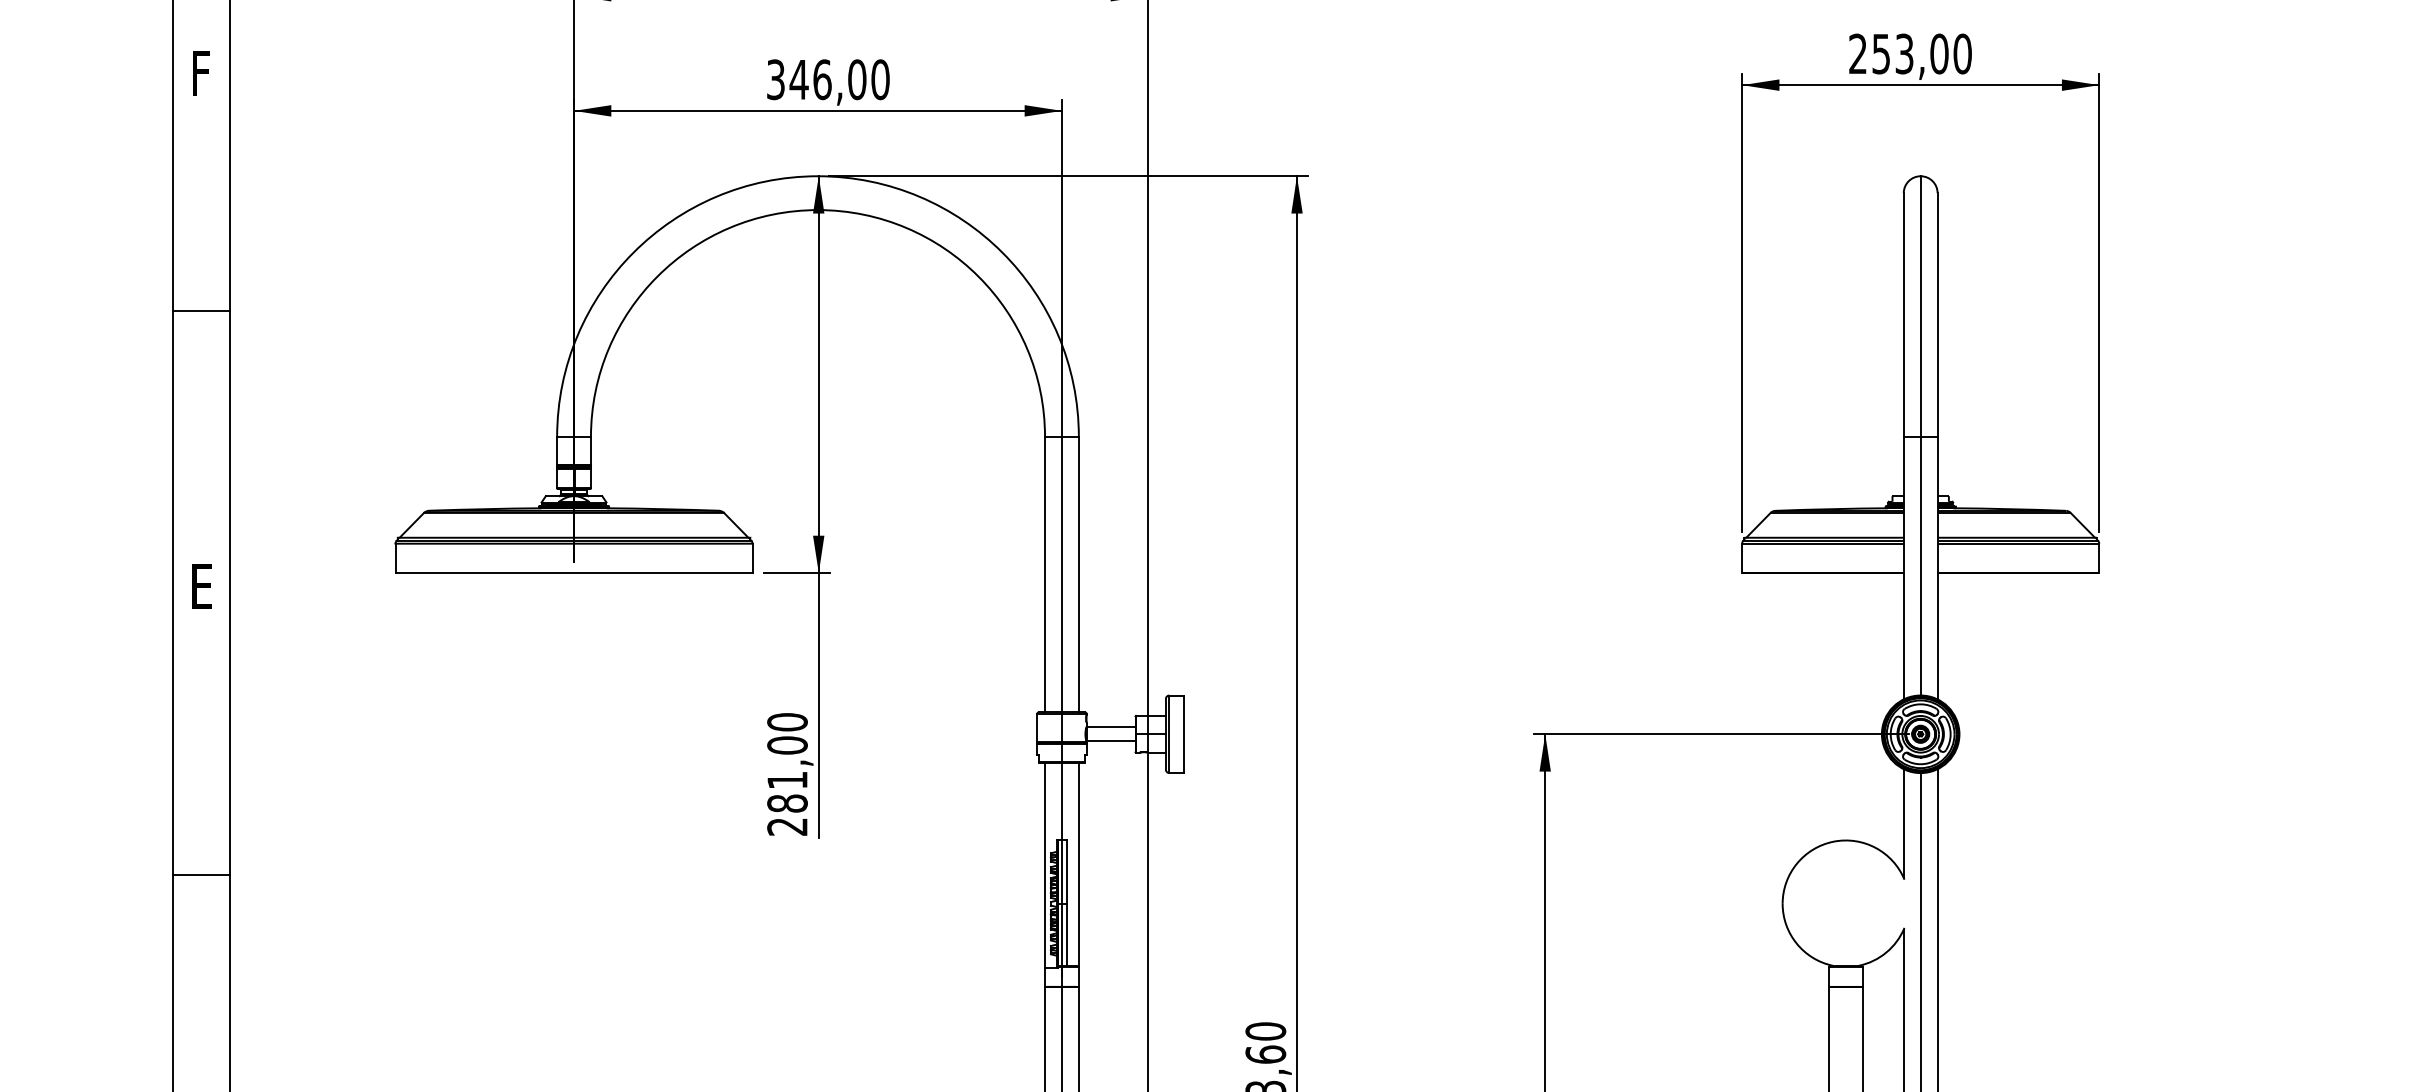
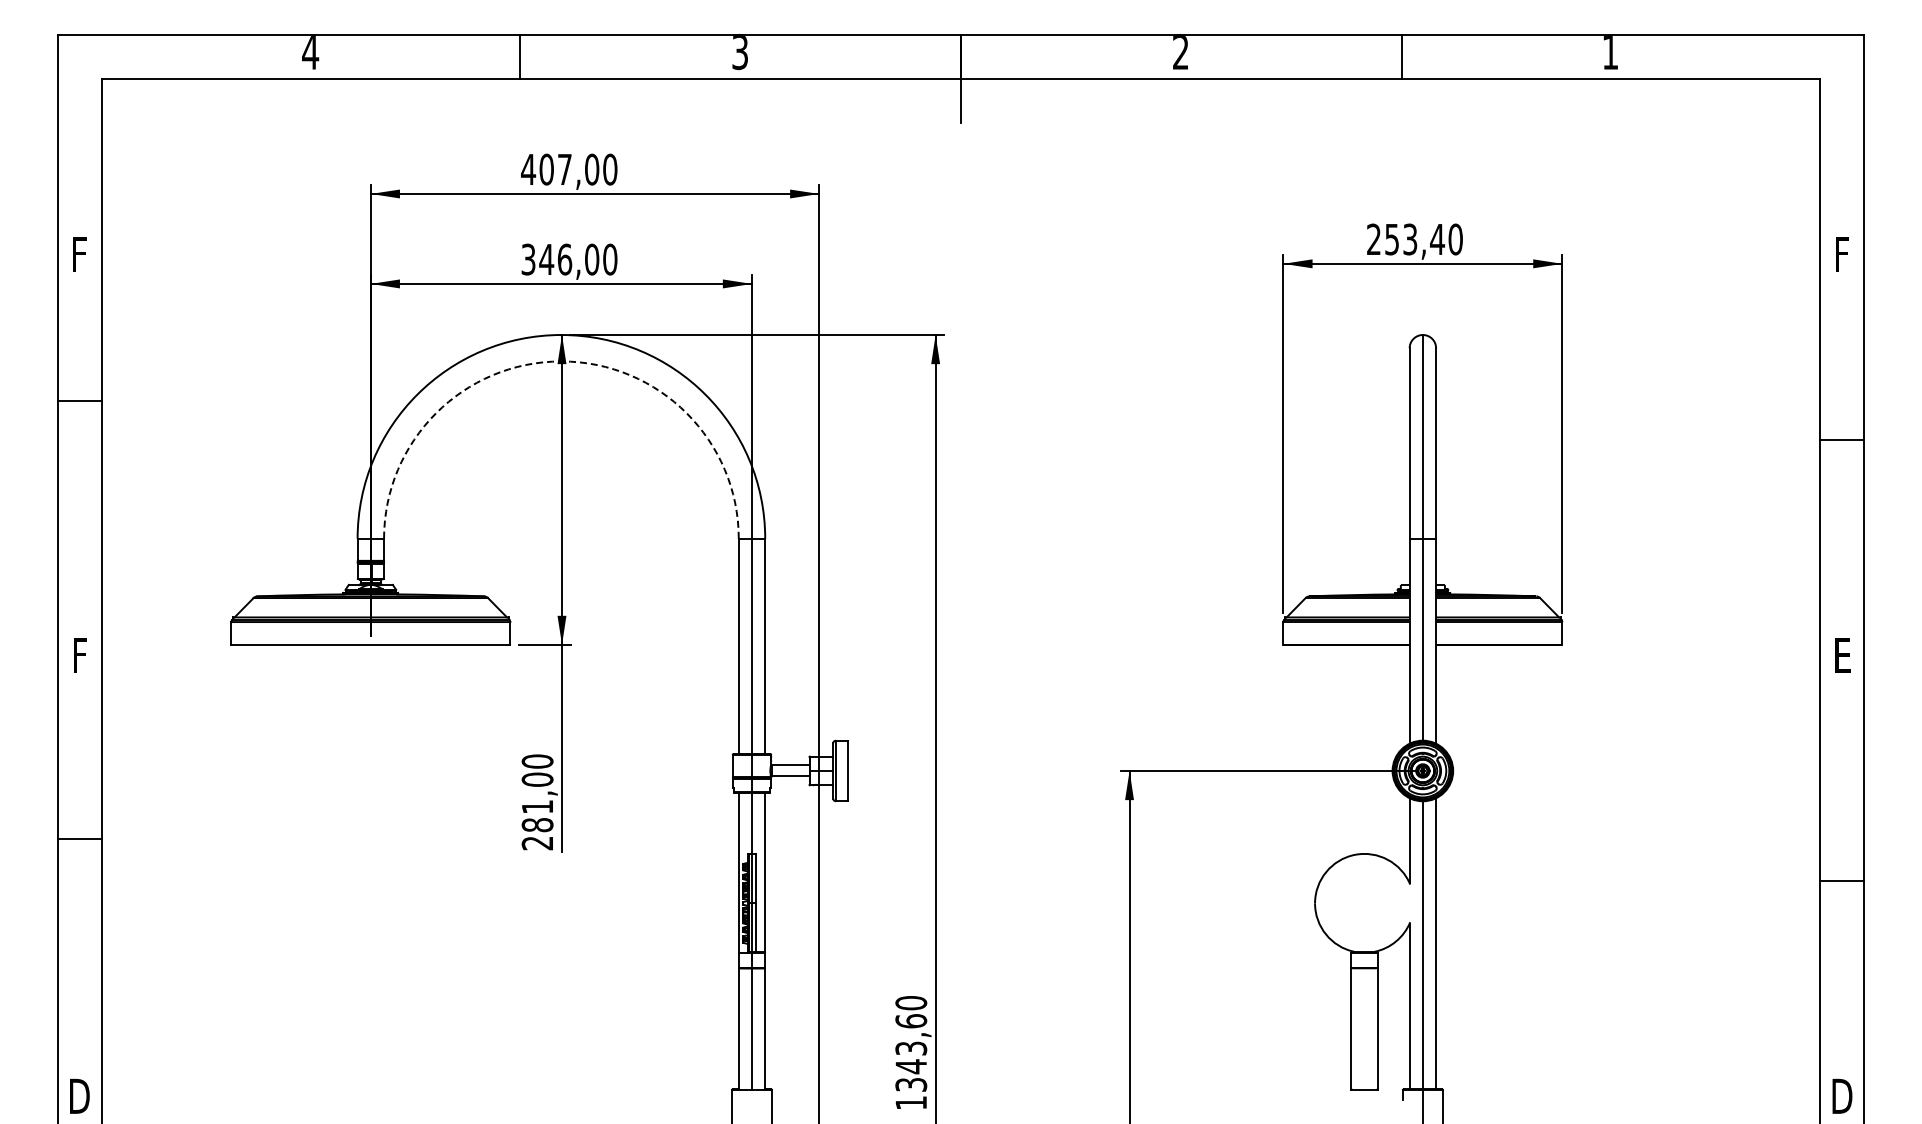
text: (1939, 54) -> (1437, 239), 253,00 -> 253,40
arc: (818, 210) -> (561, 361), solid -> dashed
line: (201, 311) -> (79, 401), moved
text: (202, 586) -> (80, 655), E -> F
line: (201, 875) -> (79, 839), moved

